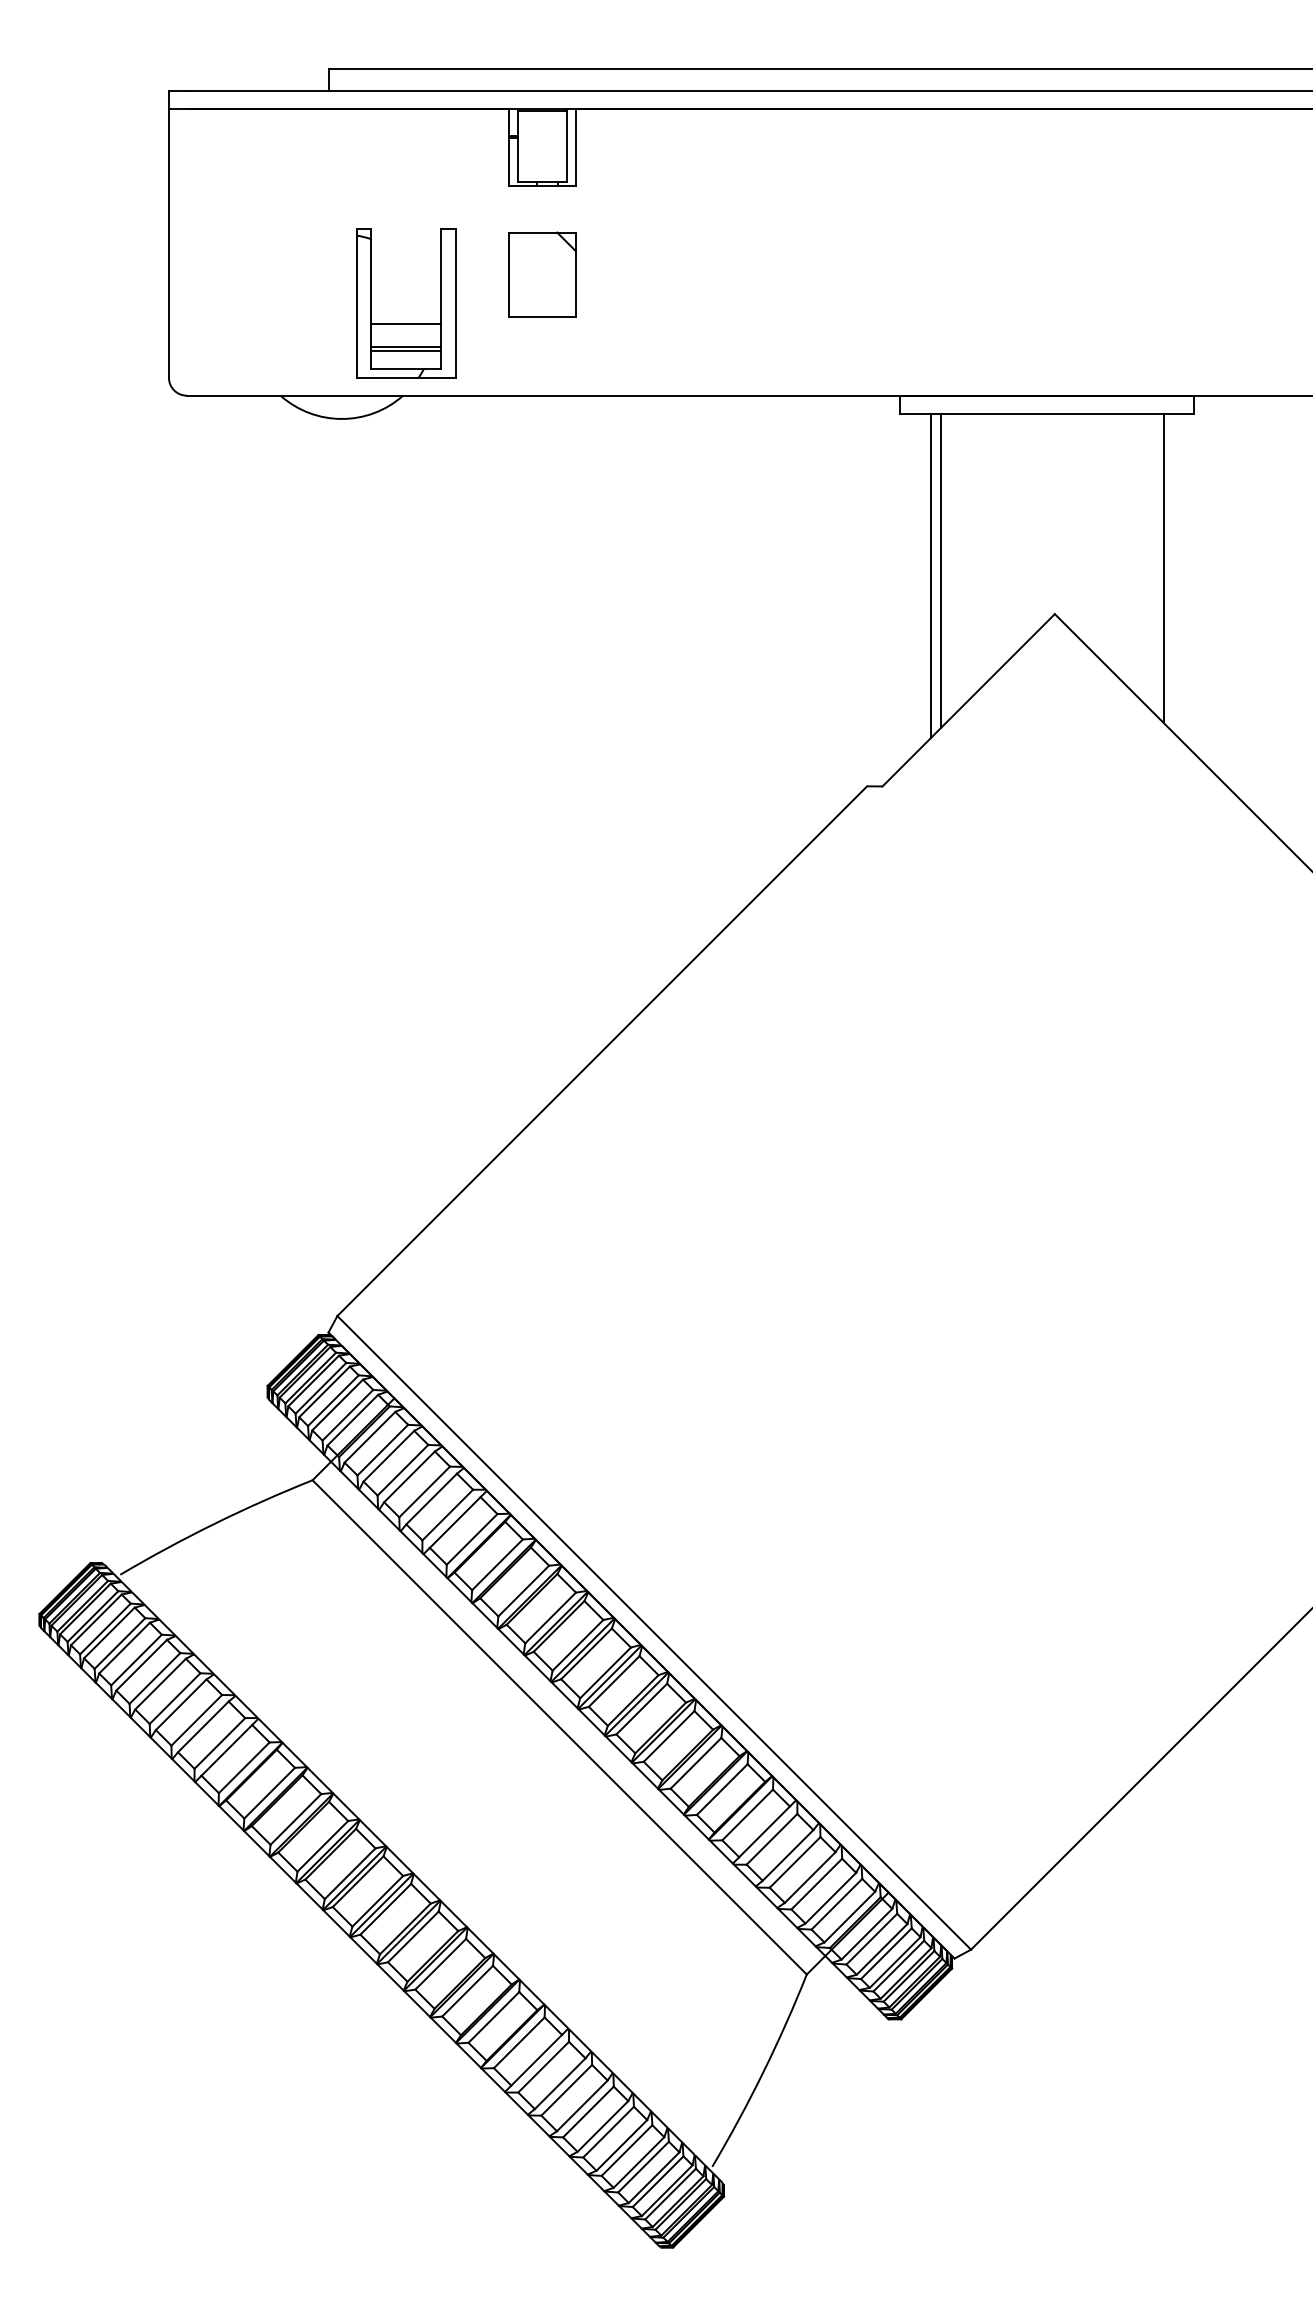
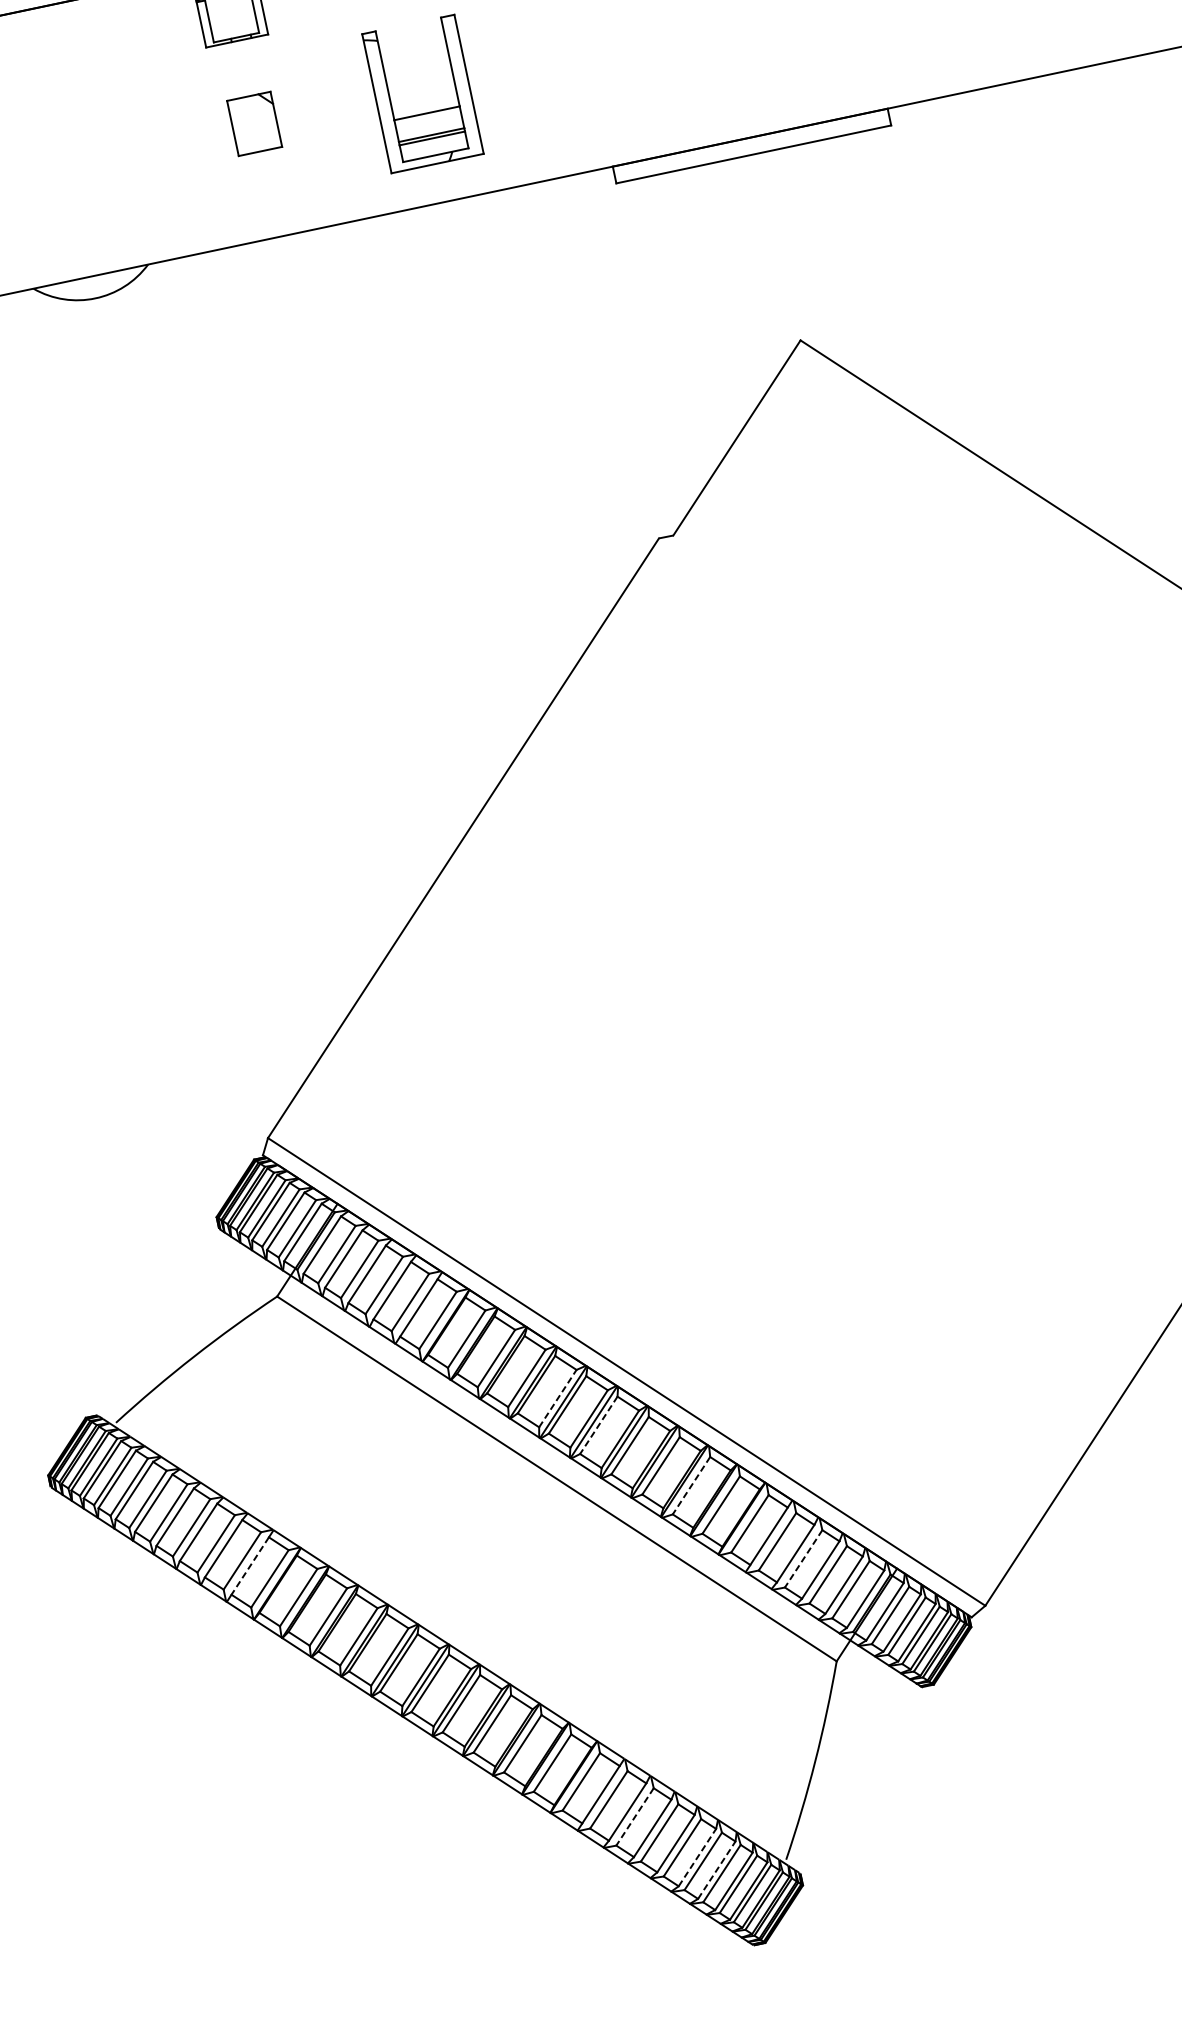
part: (542, 274) -> (254, 123), size x0.7
part: (406, 323) -> (427, 112), moved
line: (1163, 567) -> (892, 275), removed
line: (940, 570) -> (685, 322), removed
line: (930, 575) -> (676, 328), removed
line: (577, 1645) -> (557, 1398), solid -> dashed
line: (614, 1681) -> (599, 1425), solid -> dashed
line: (226, 1750) -> (249, 1566), solid -> dashed
line: (696, 1763) -> (691, 1485), solid -> dashed
line: (795, 1862) -> (804, 1558), solid -> dashed
line: (566, 2090) -> (634, 1817), solid -> dashed
line: (621, 2145) -> (697, 1857), solid -> dashed
line: (638, 2162) -> (716, 1870), solid -> dashed

